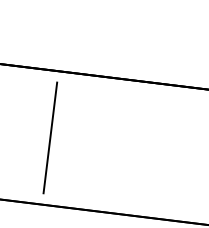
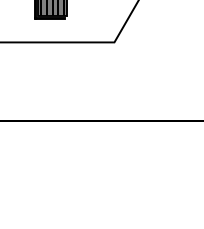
line: (50, 137) -> (37, 175), removed

